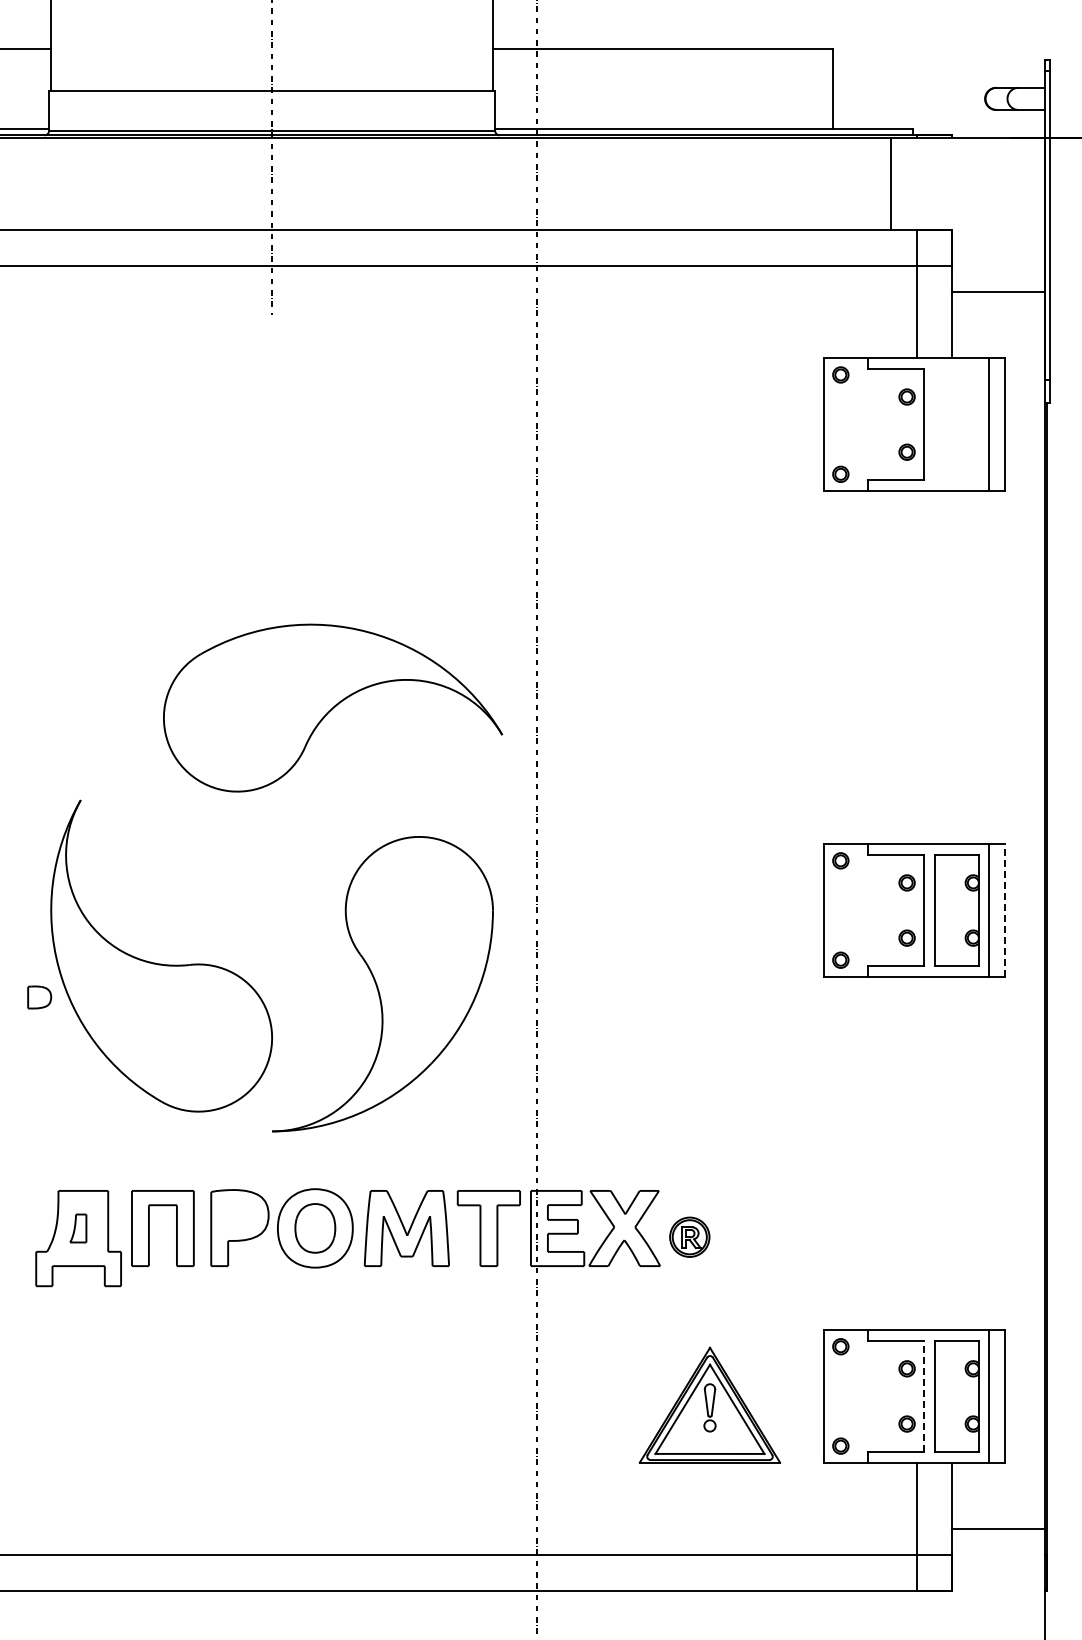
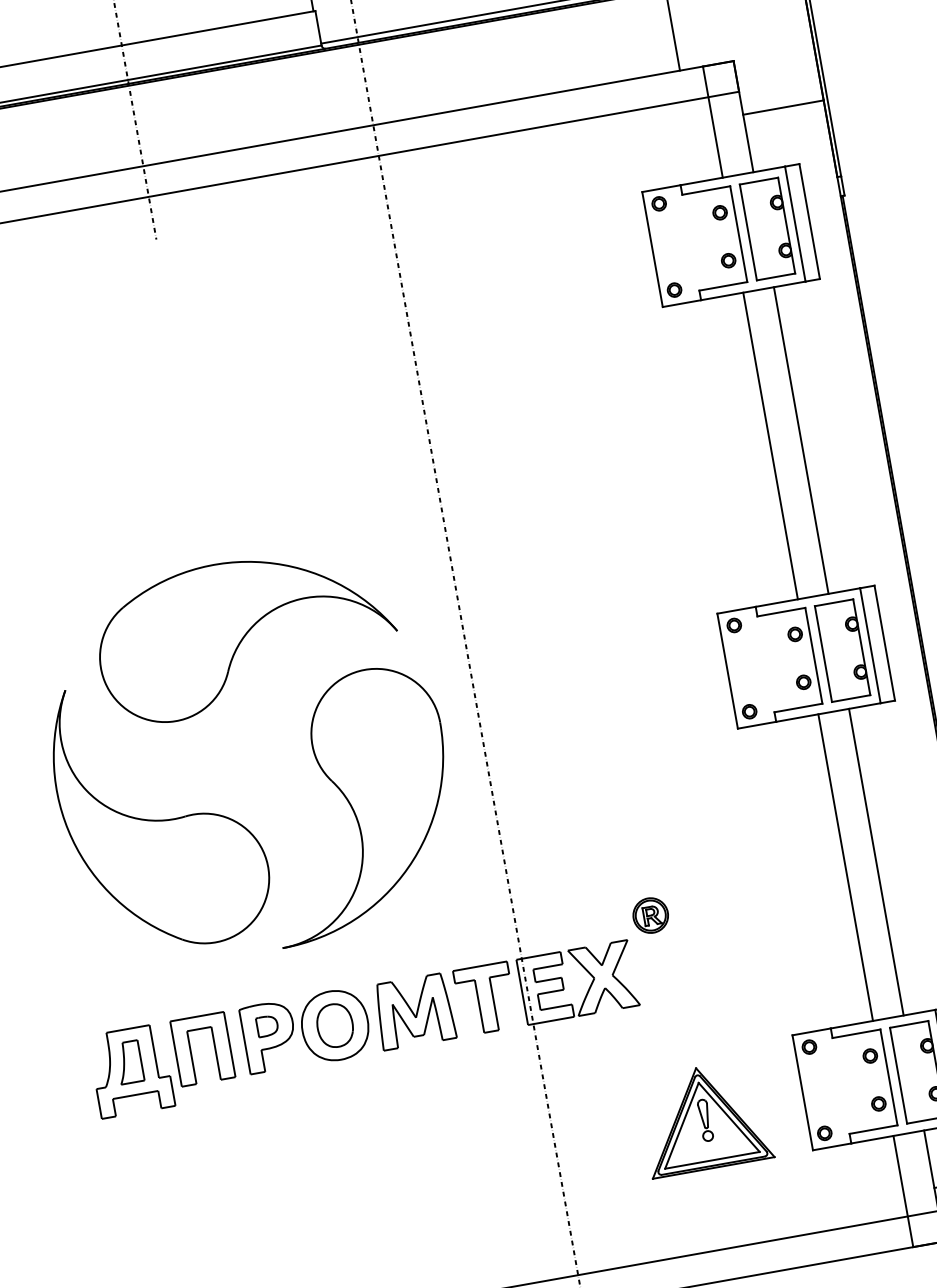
part: (956, 424) -> (767, 228), added
line: (917, 667) -> (770, 445), added
line: (952, 667) -> (801, 440), added
part: (333, 707) -> (246, 633), moved
line: (1005, 910) -> (884, 643), dashed -> solid
part: (39, 997) -> (267, 1026), moved
line: (917, 1153) -> (846, 867), added
line: (952, 1153) -> (876, 862), added
part: (78, 1228) -> (129, 1062), size x1.67
part: (689, 1236) -> (650, 914), moved
line: (923, 1395) -> (888, 1076), dashed -> solid

